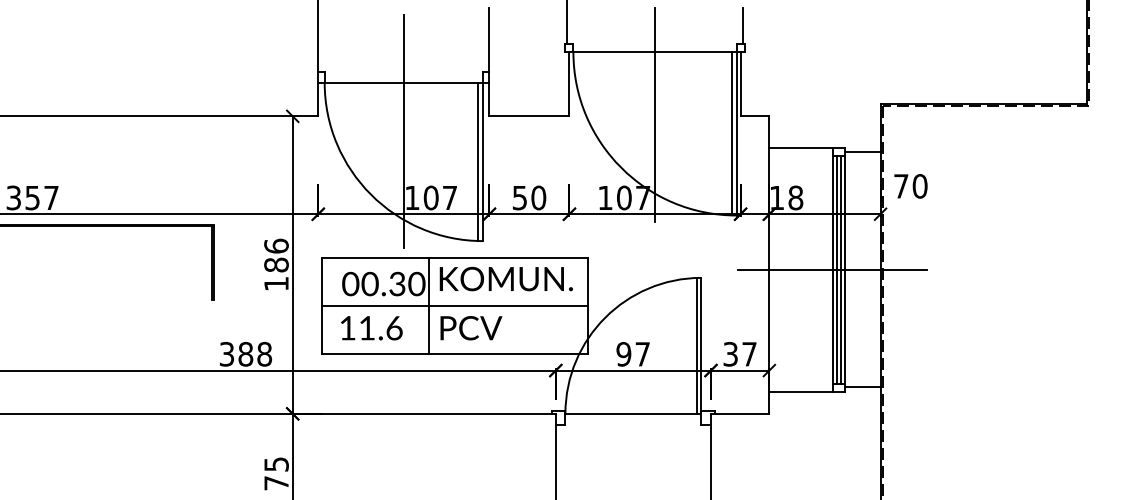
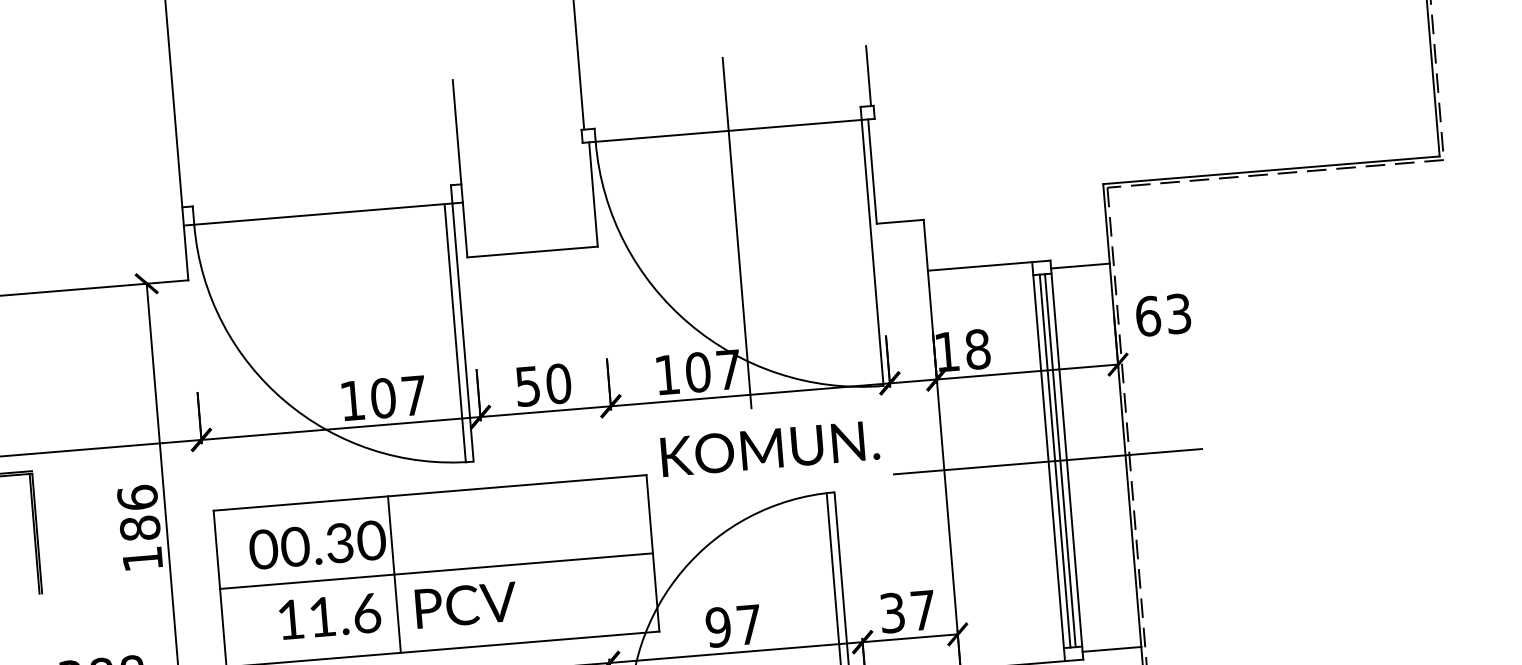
line: (403, 131) -> (329, 293), removed
line: (731, 133) -> (864, 252), removed
text: (910, 186) -> (1163, 315), 70 -> 63
text: (505, 278) -> (768, 447), moved
text: (371, 328) -> (329, 616), moved

